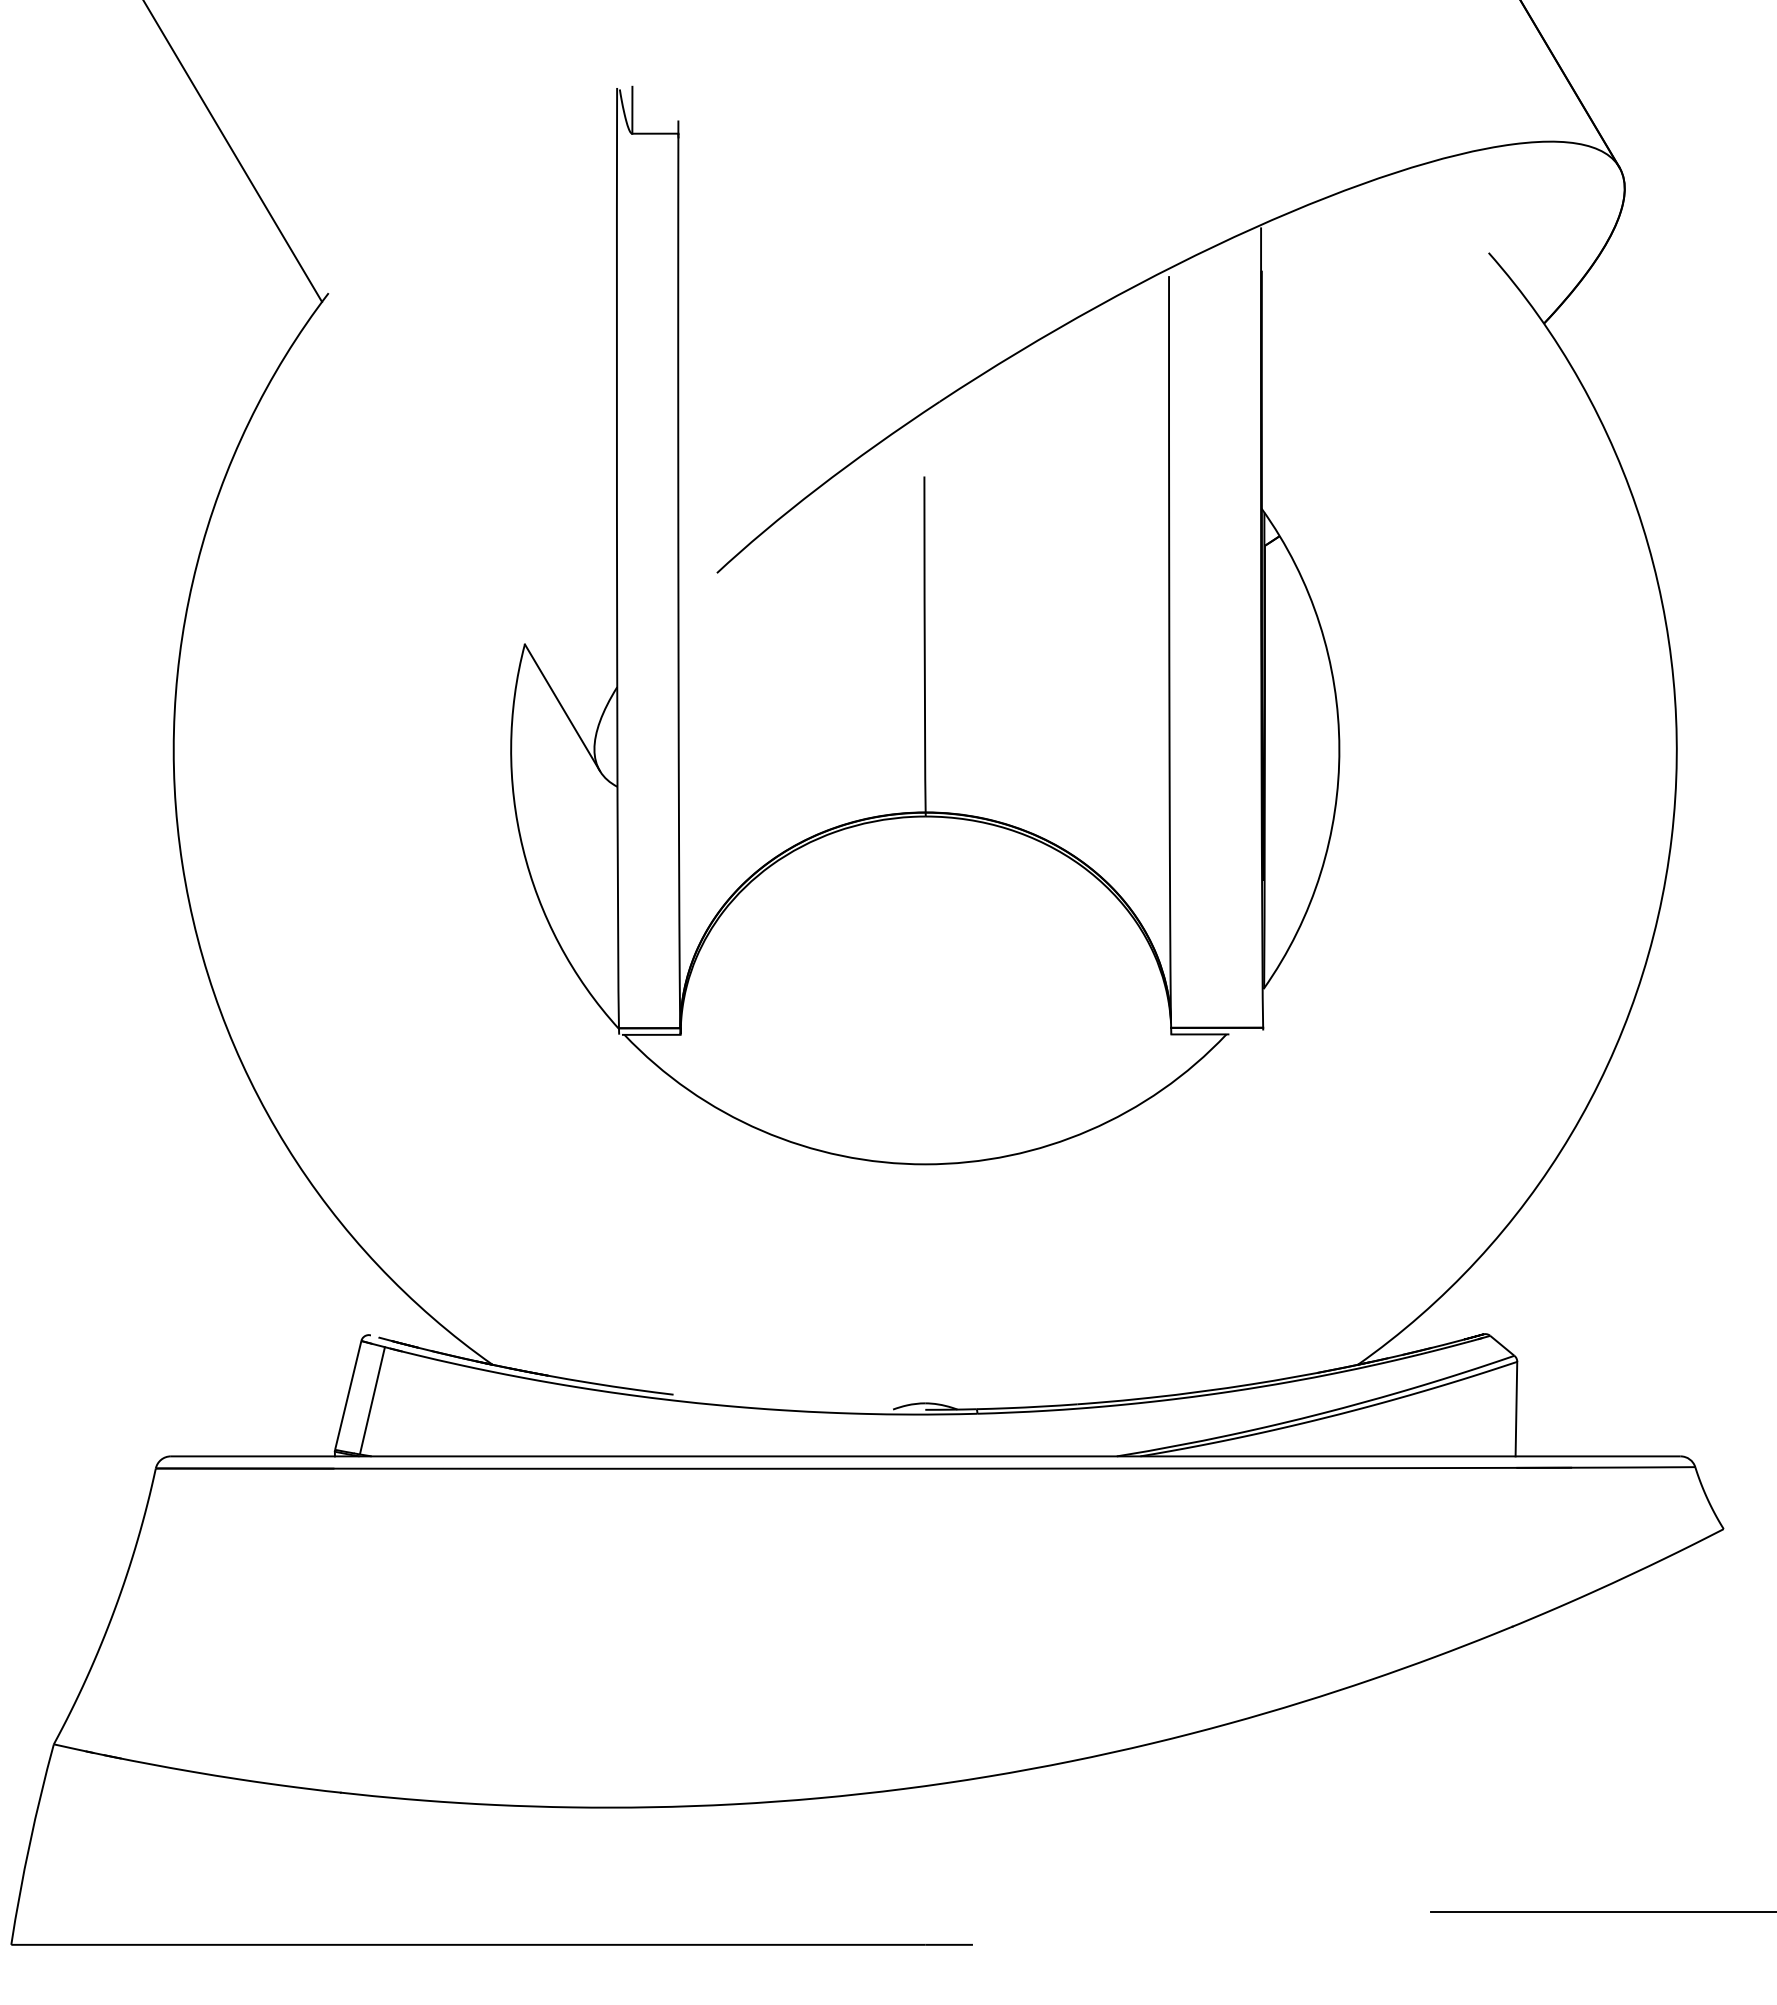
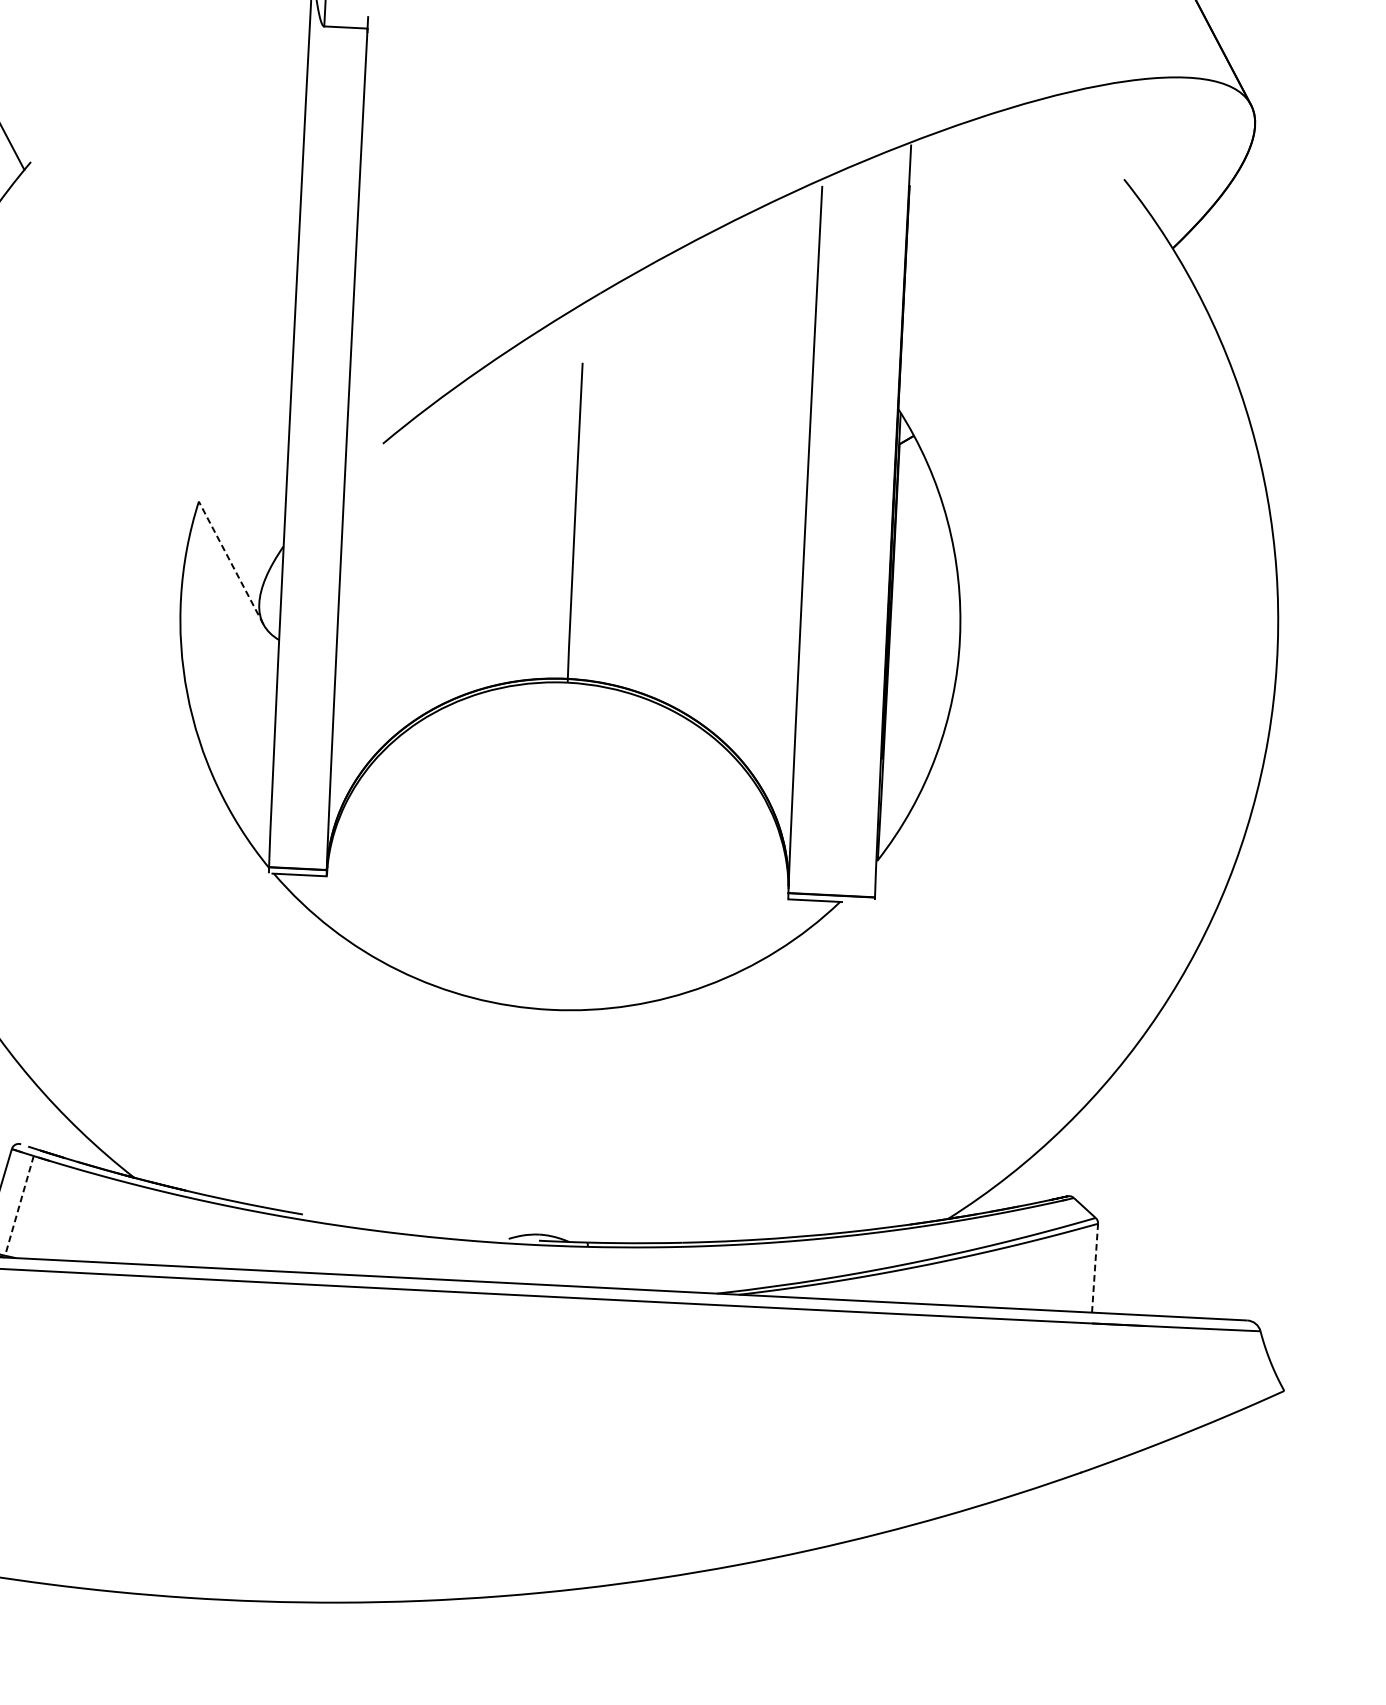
line: (562, 707) -> (231, 562), solid -> dashed
line: (372, 1401) -> (19, 1206), solid -> dashed
line: (1516, 1408) -> (1095, 1267), solid -> dashed

